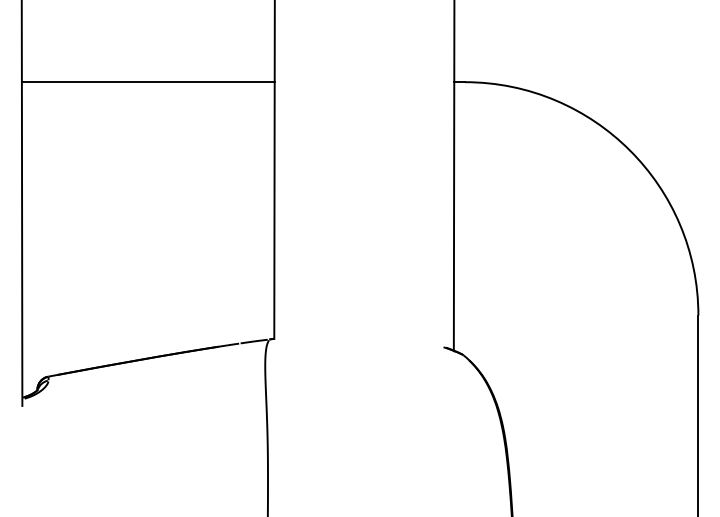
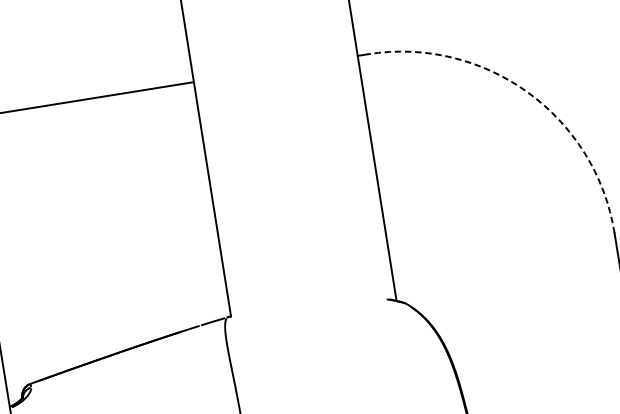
arc: (630, 150) -> (528, 92), solid -> dashed

